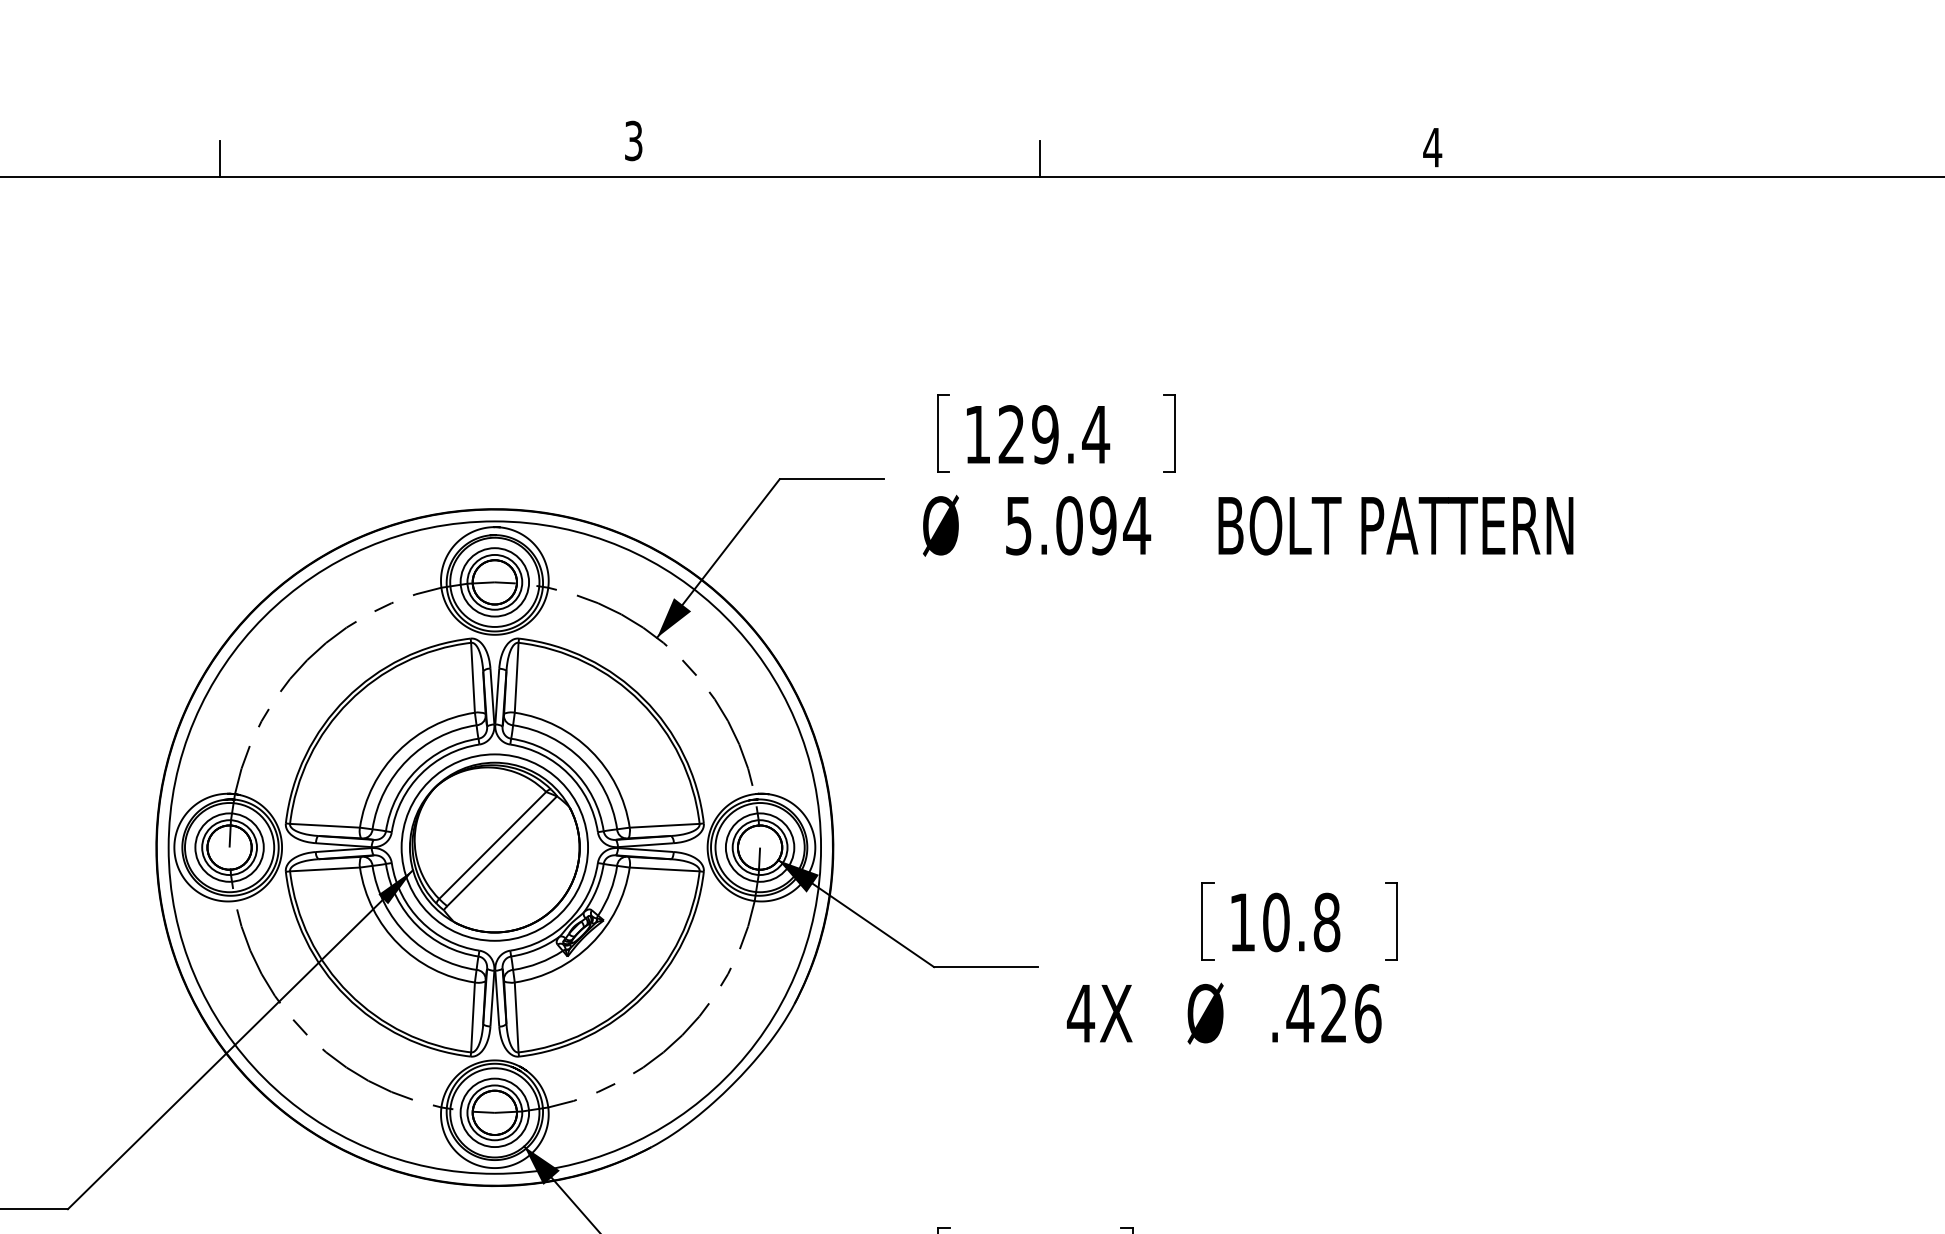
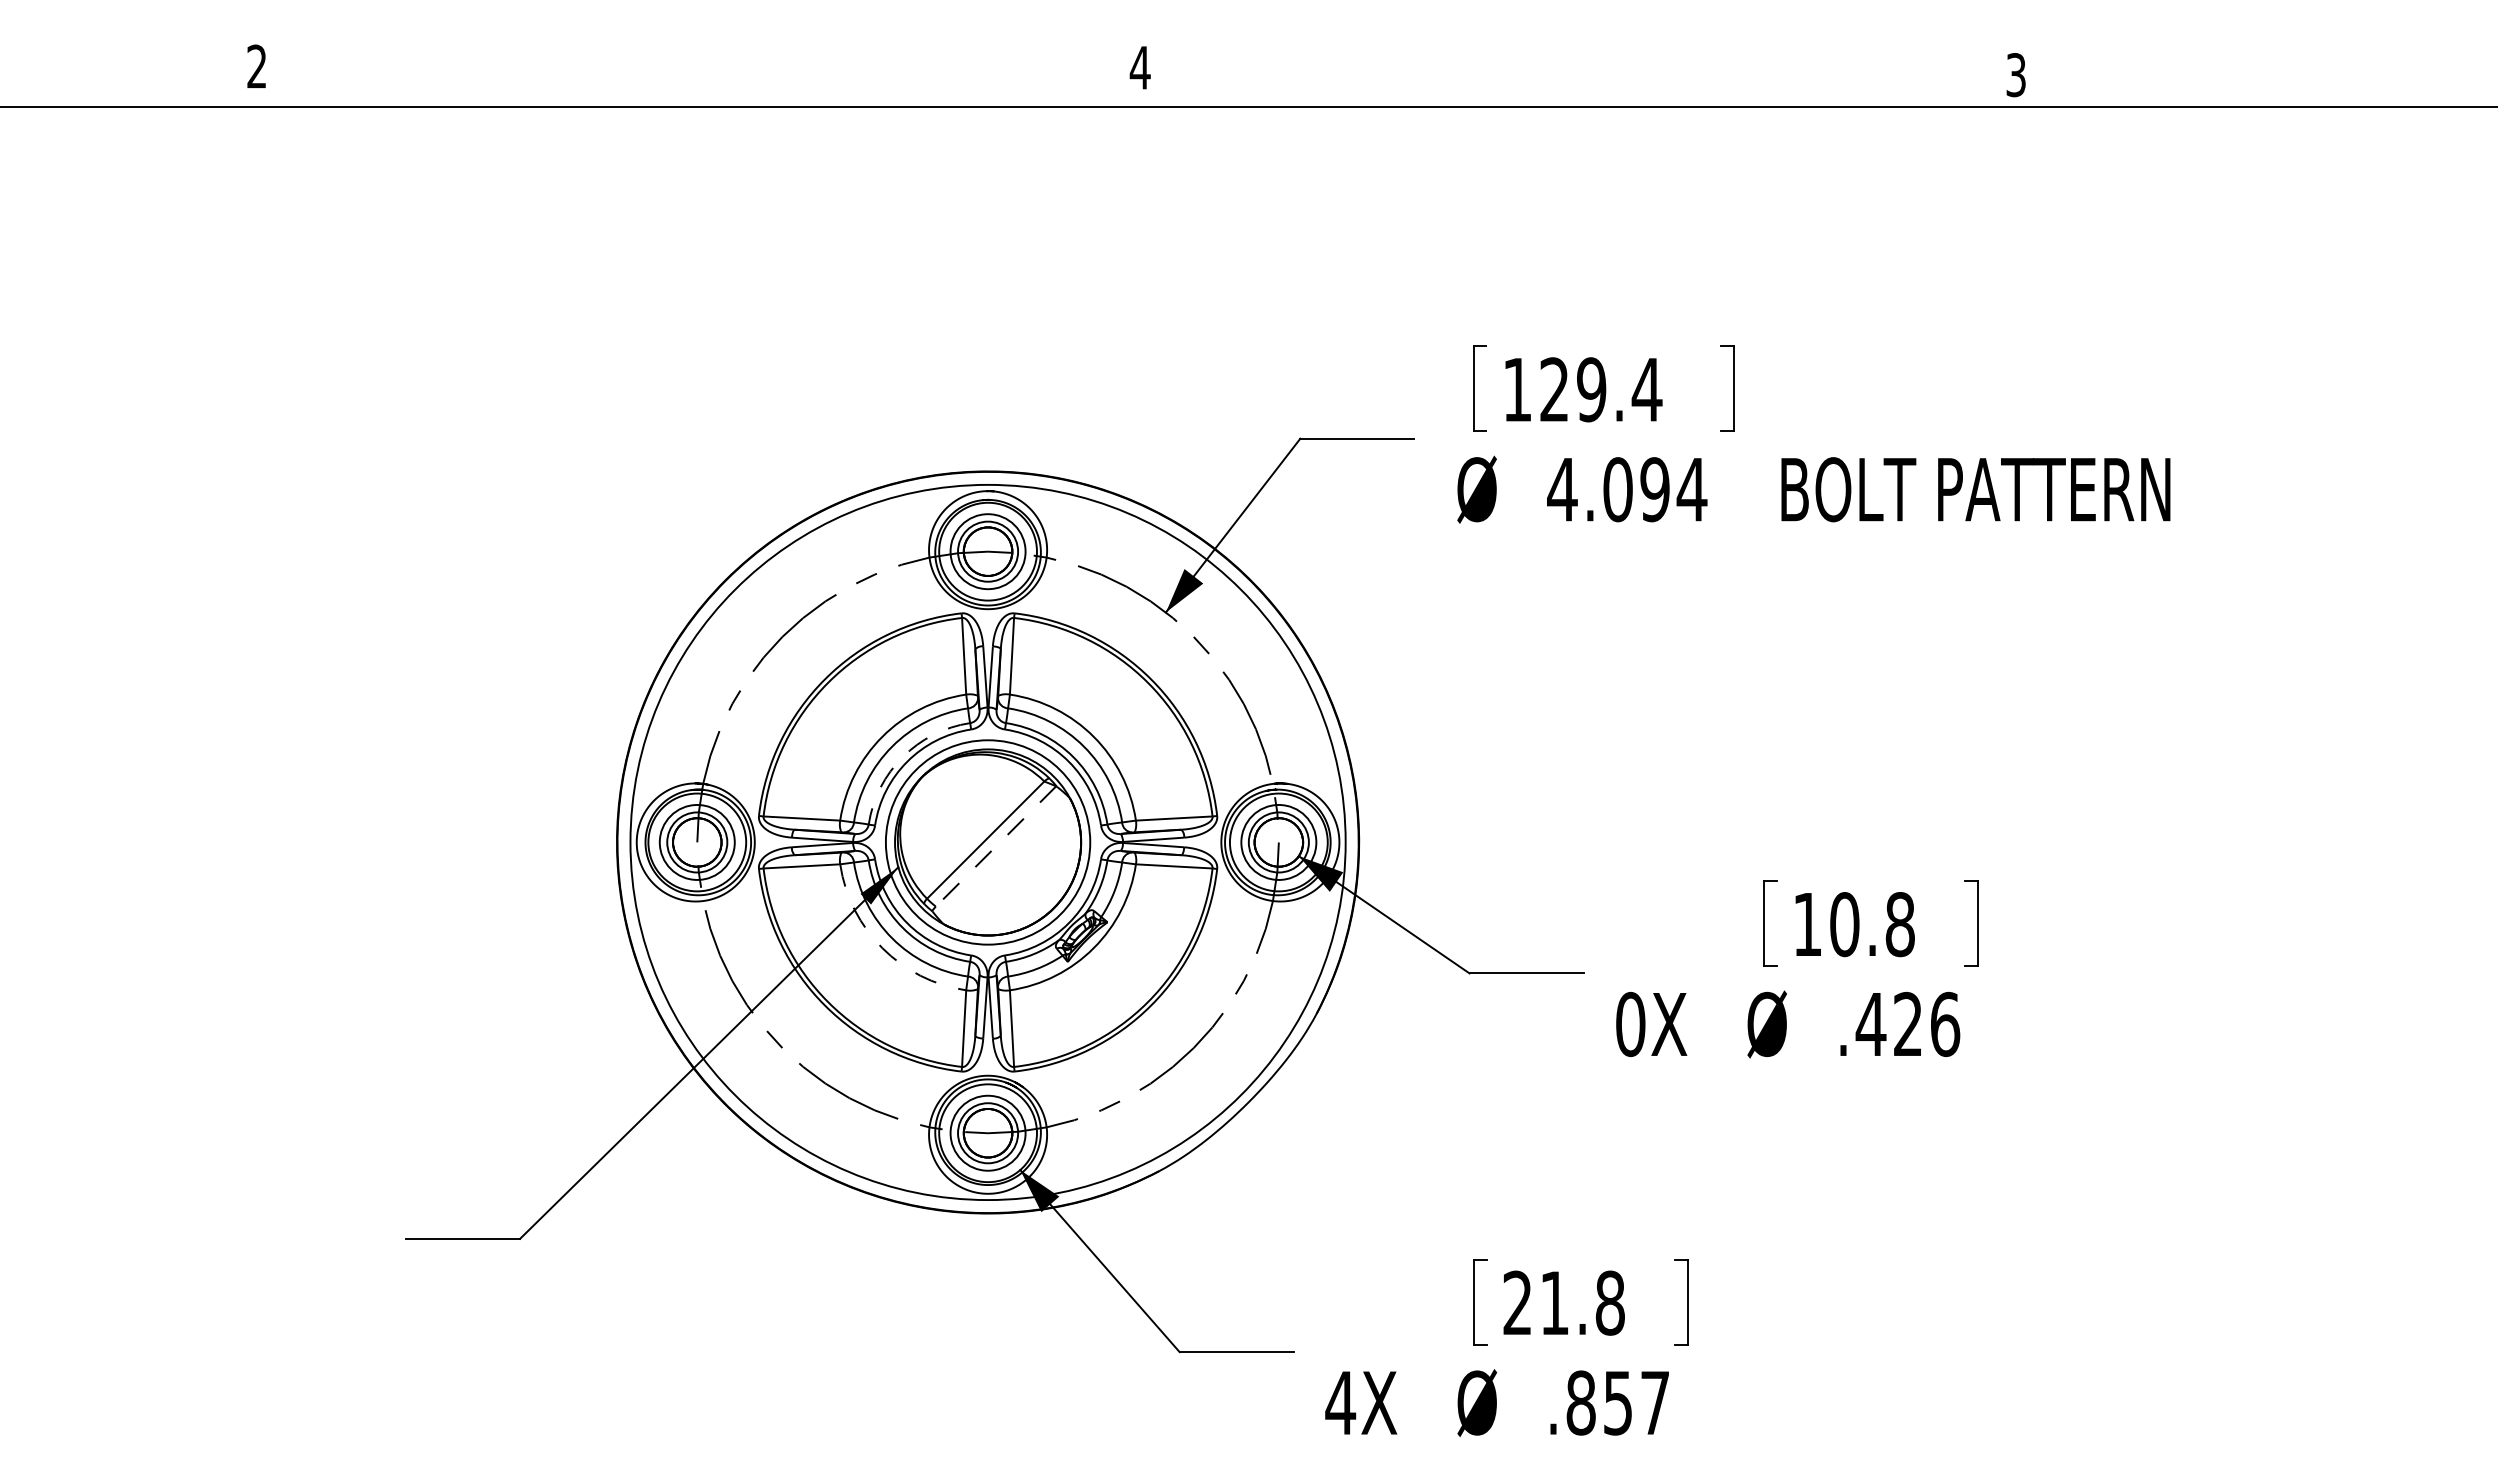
text: (632, 140) -> (1139, 67), 3 -> 4
text: (1432, 147) -> (2015, 75), 4 -> 3
line: (220, 158) -> (687, 87), removed
line: (1040, 158) -> (1586, 87), removed
text: (1018, 526) -> (1562, 490), 5.094 -> 4.094
arc: (416, 770) -> (902, 757), solid -> dashed
line: (501, 851) -> (995, 846), solid -> dashed
arc: (398, 944) -> (882, 948), solid -> dashed
text: (1080, 1013) -> (1630, 1024), 4X -> 0X

